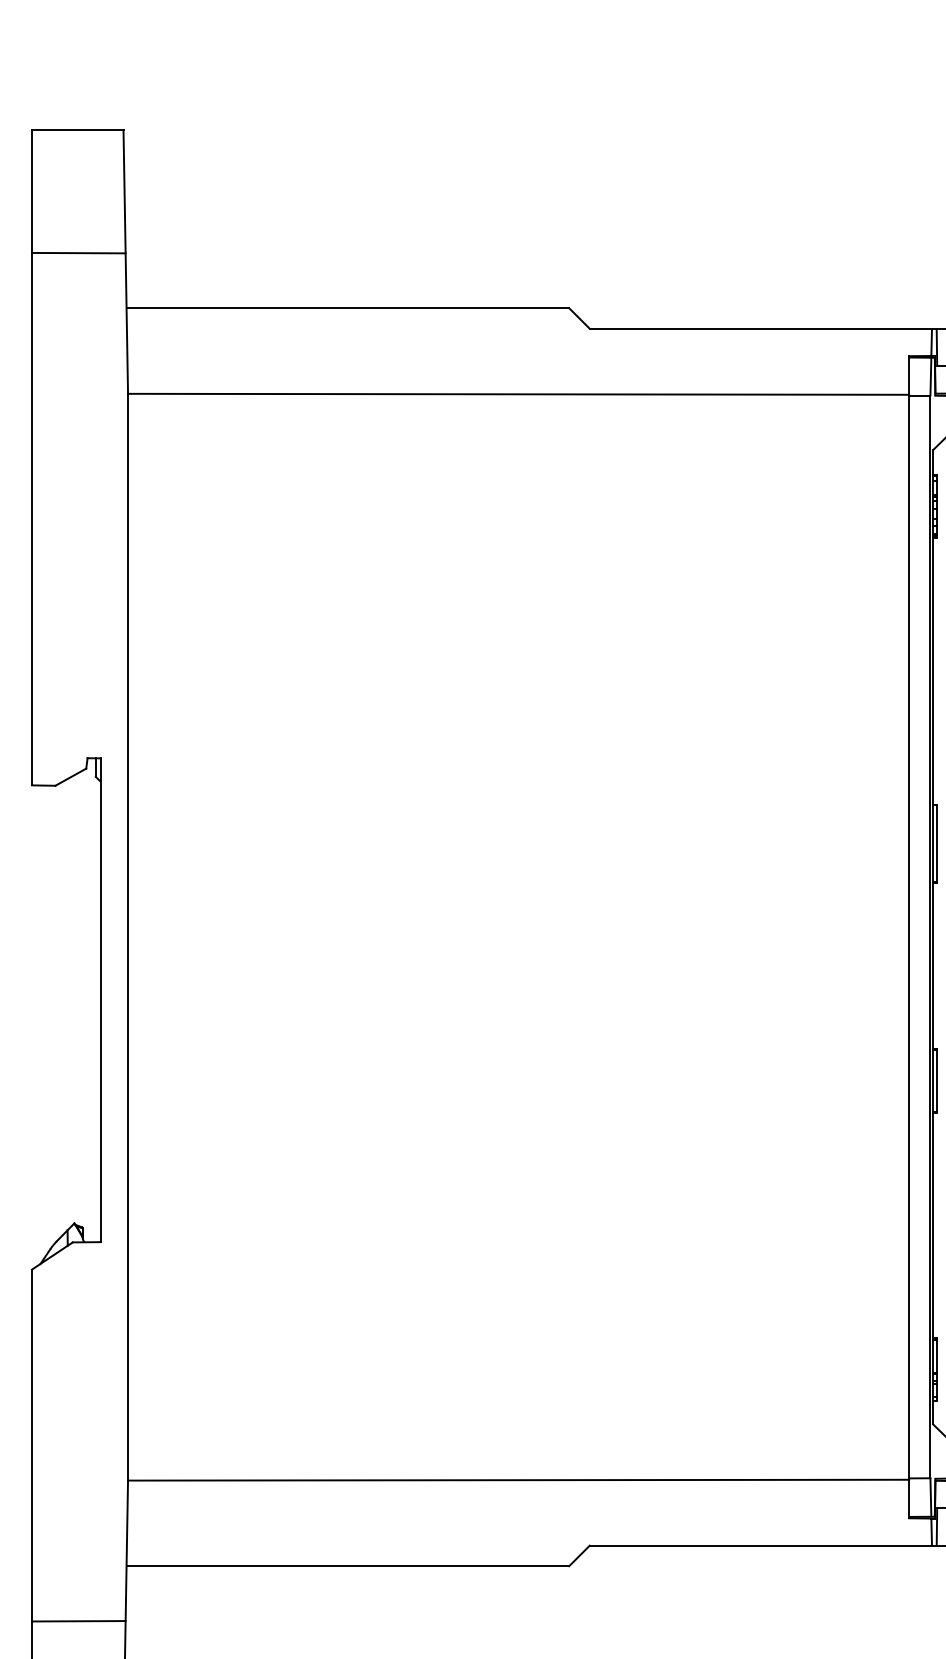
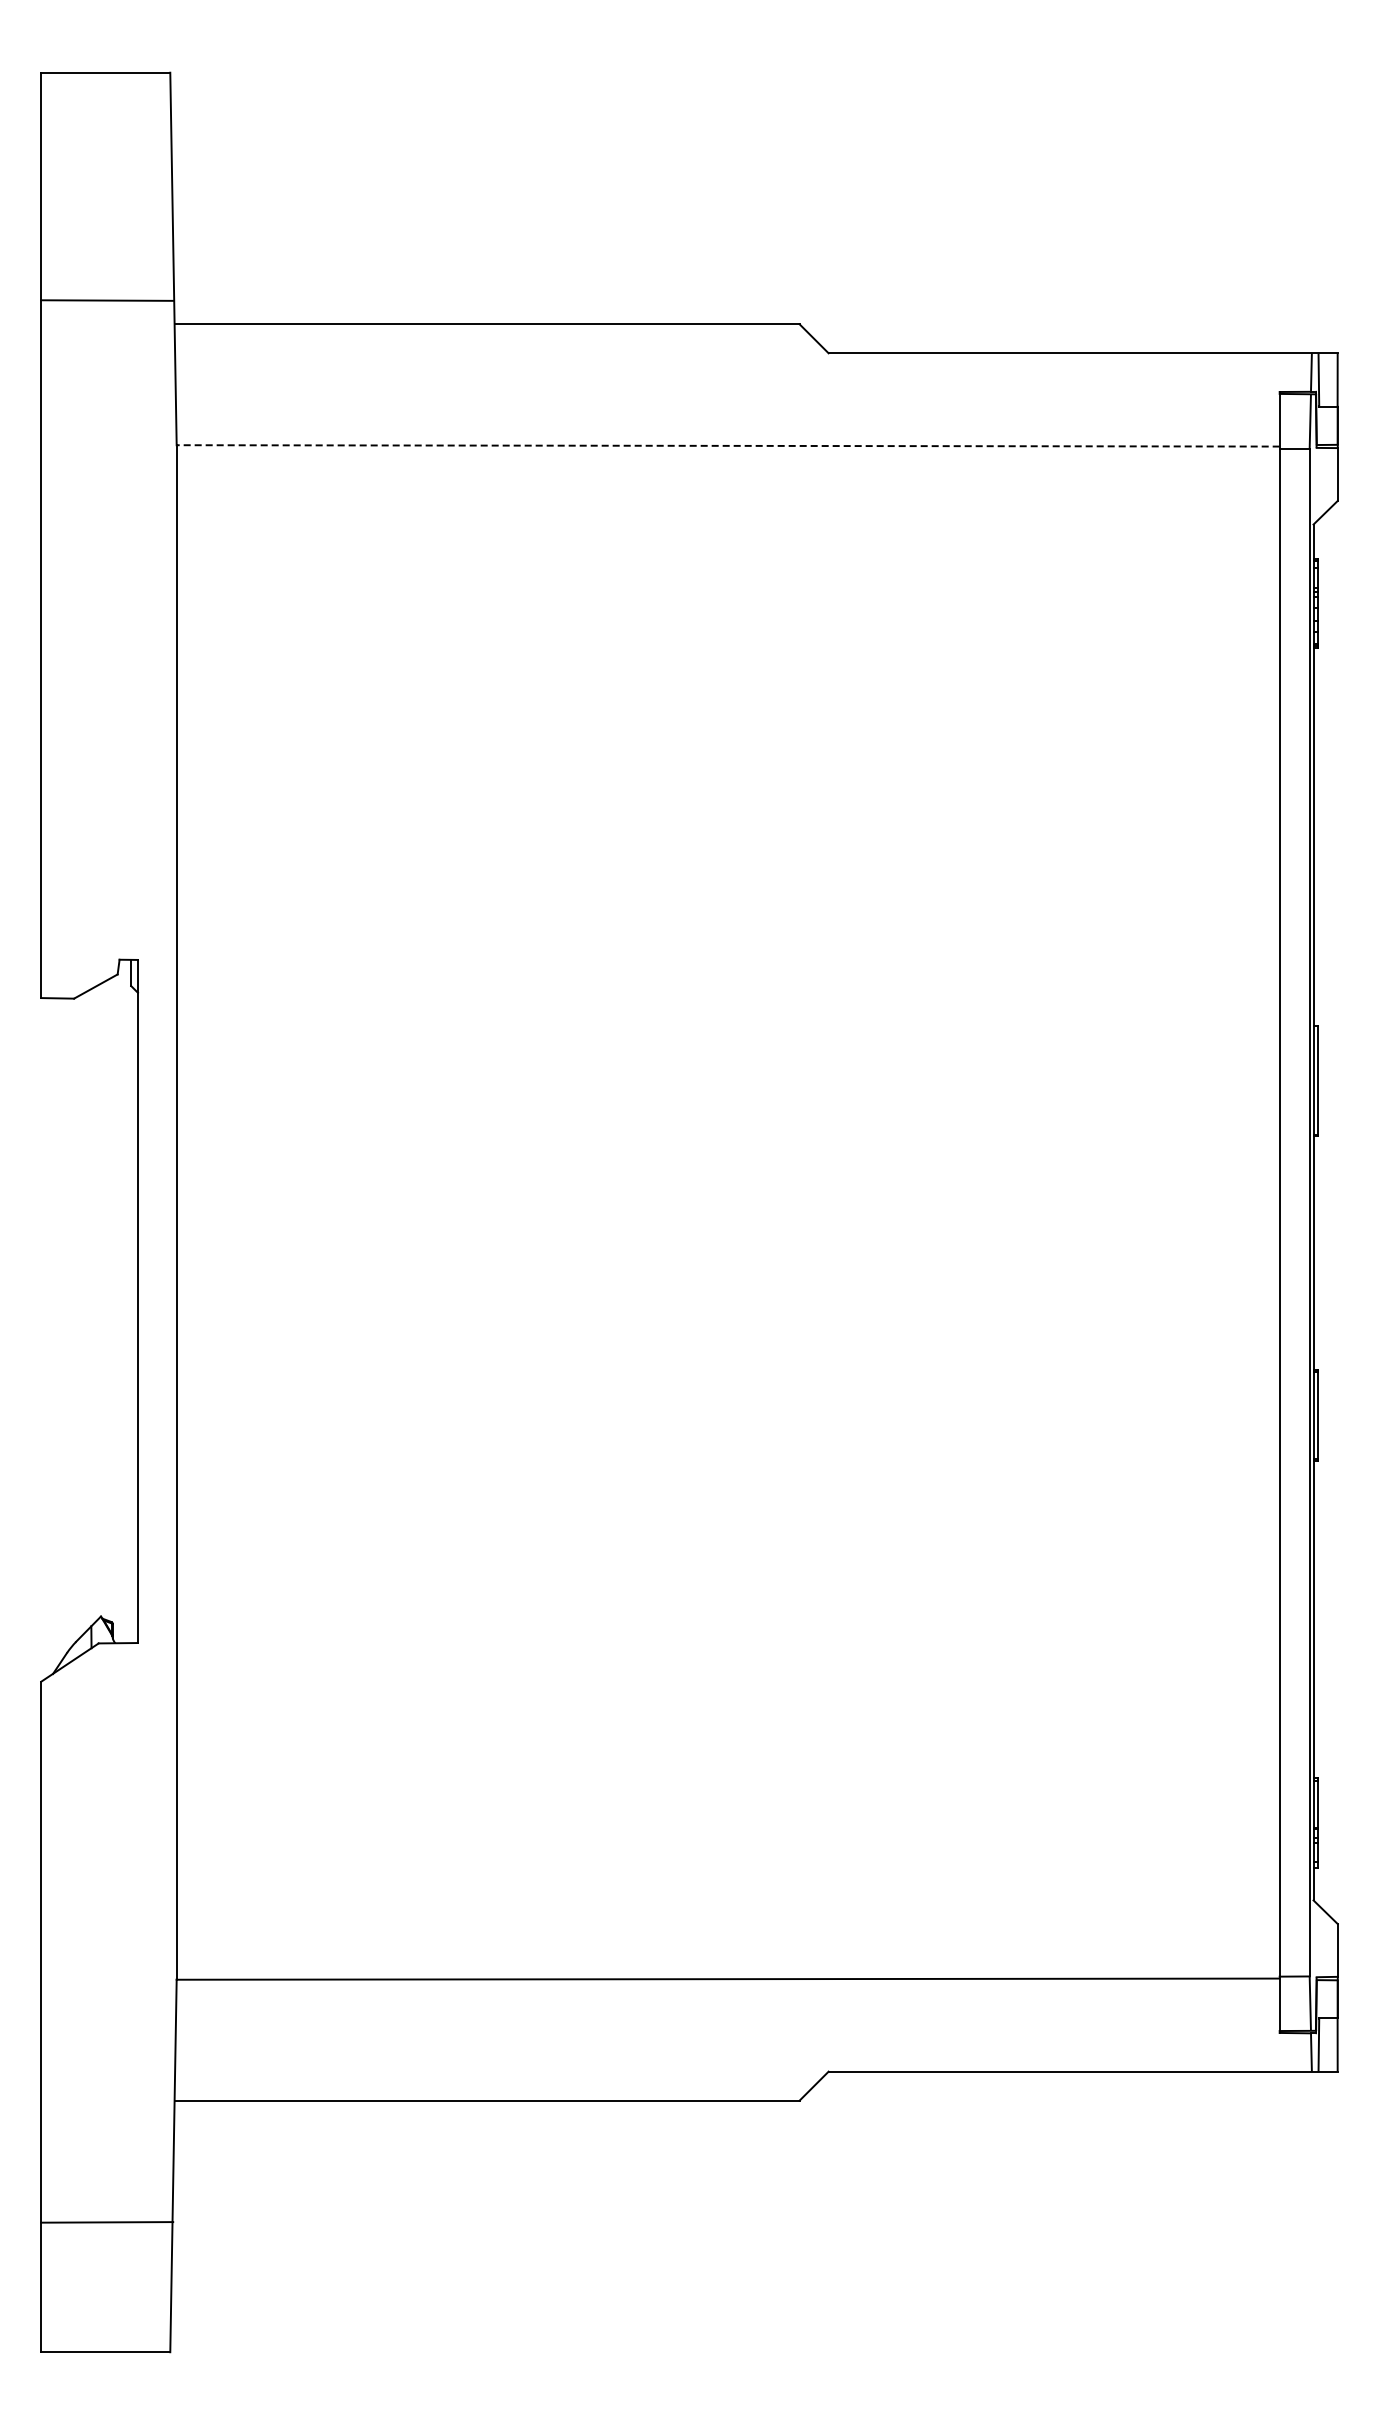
line: (79, 253) -> (107, 300), moved
line: (518, 394) -> (728, 445), solid -> dashed
line: (79, 1621) -> (107, 2222), moved

